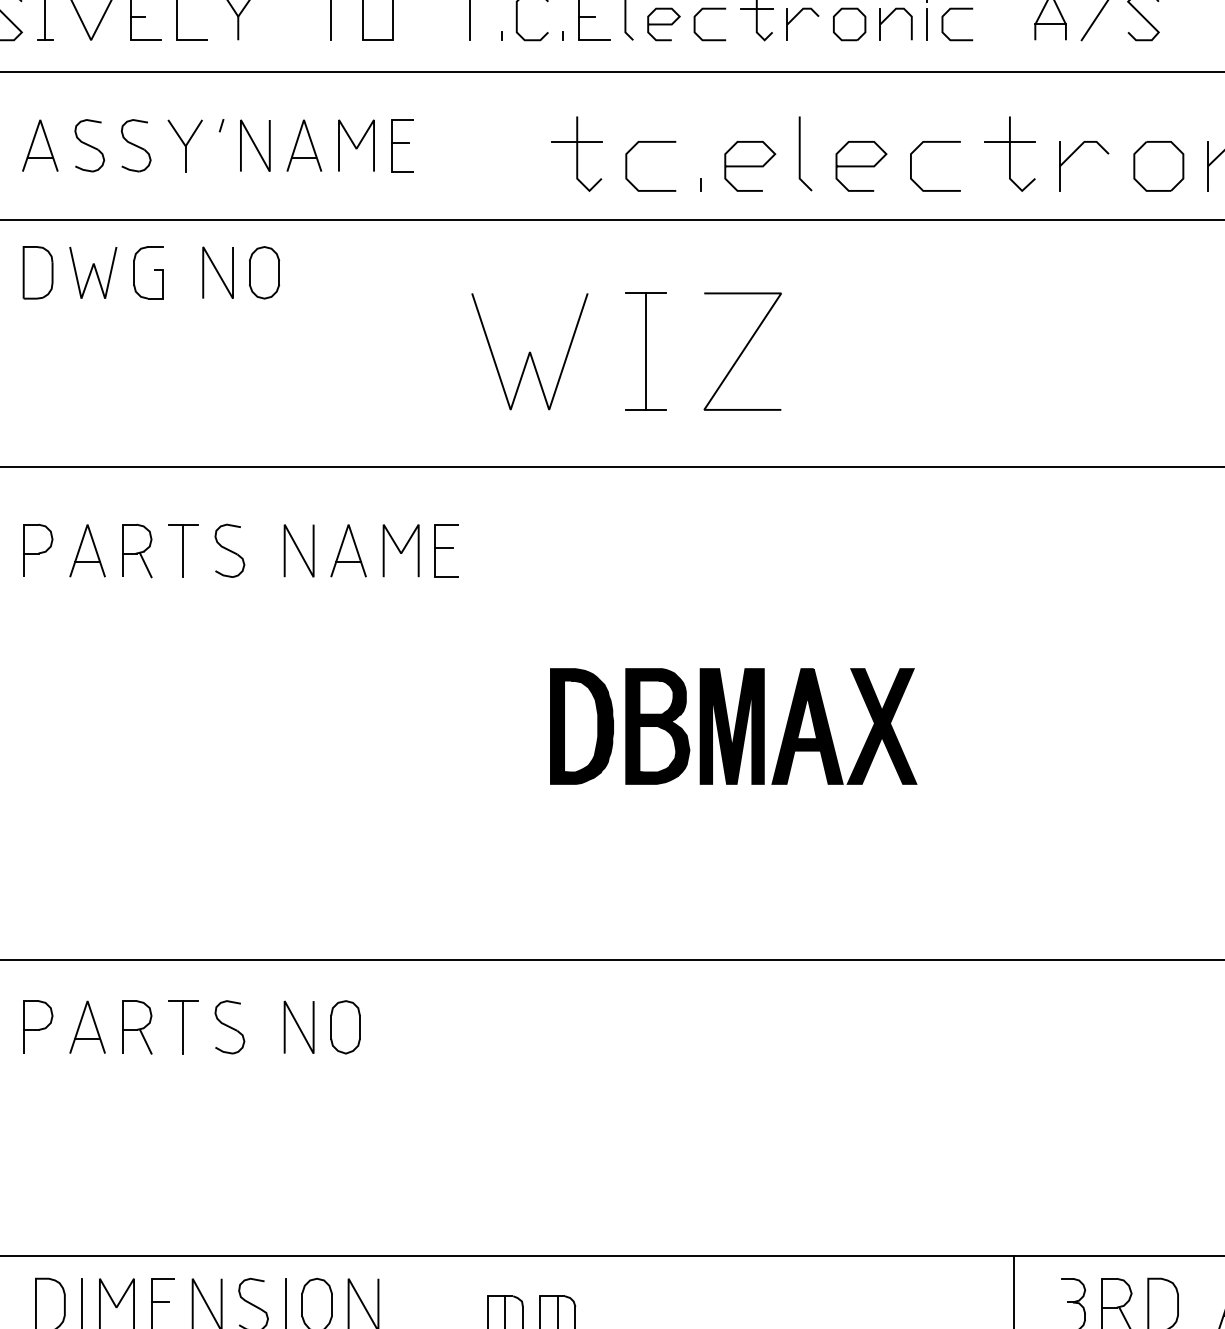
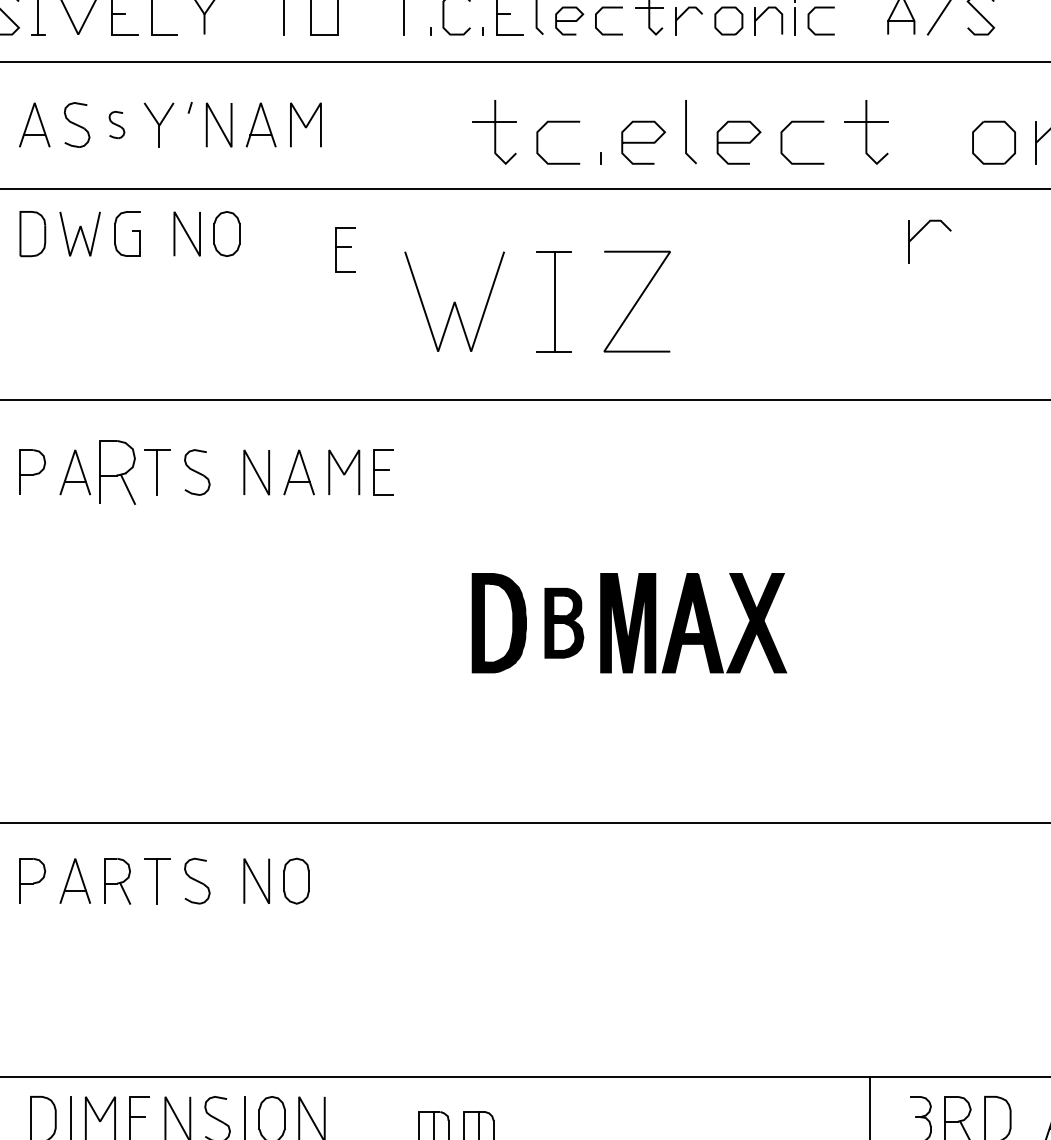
part: (135, 145) -> (116, 124), size x0.6
part: (402, 145) -> (345, 249), moved
part: (1073, 154) -> (920, 231), moved
part: (136, 550) -> (117, 472), size x1.4
part: (657, 726) -> (564, 623), size x0.7

